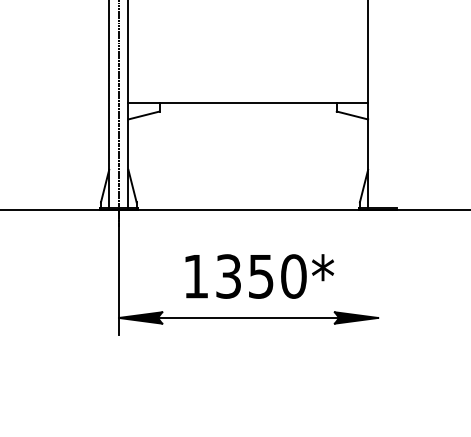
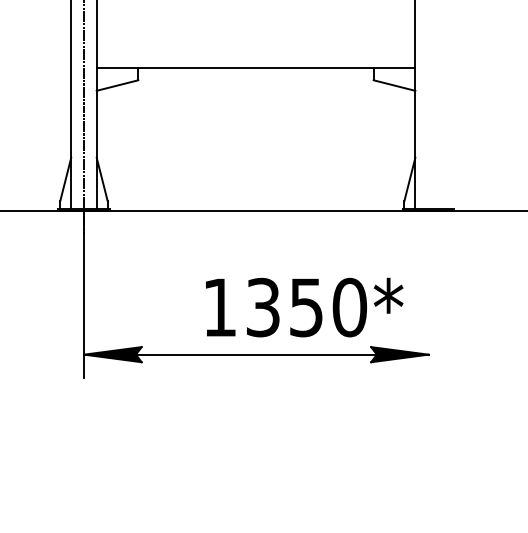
text: (259, 276) -> (304, 307), moved

